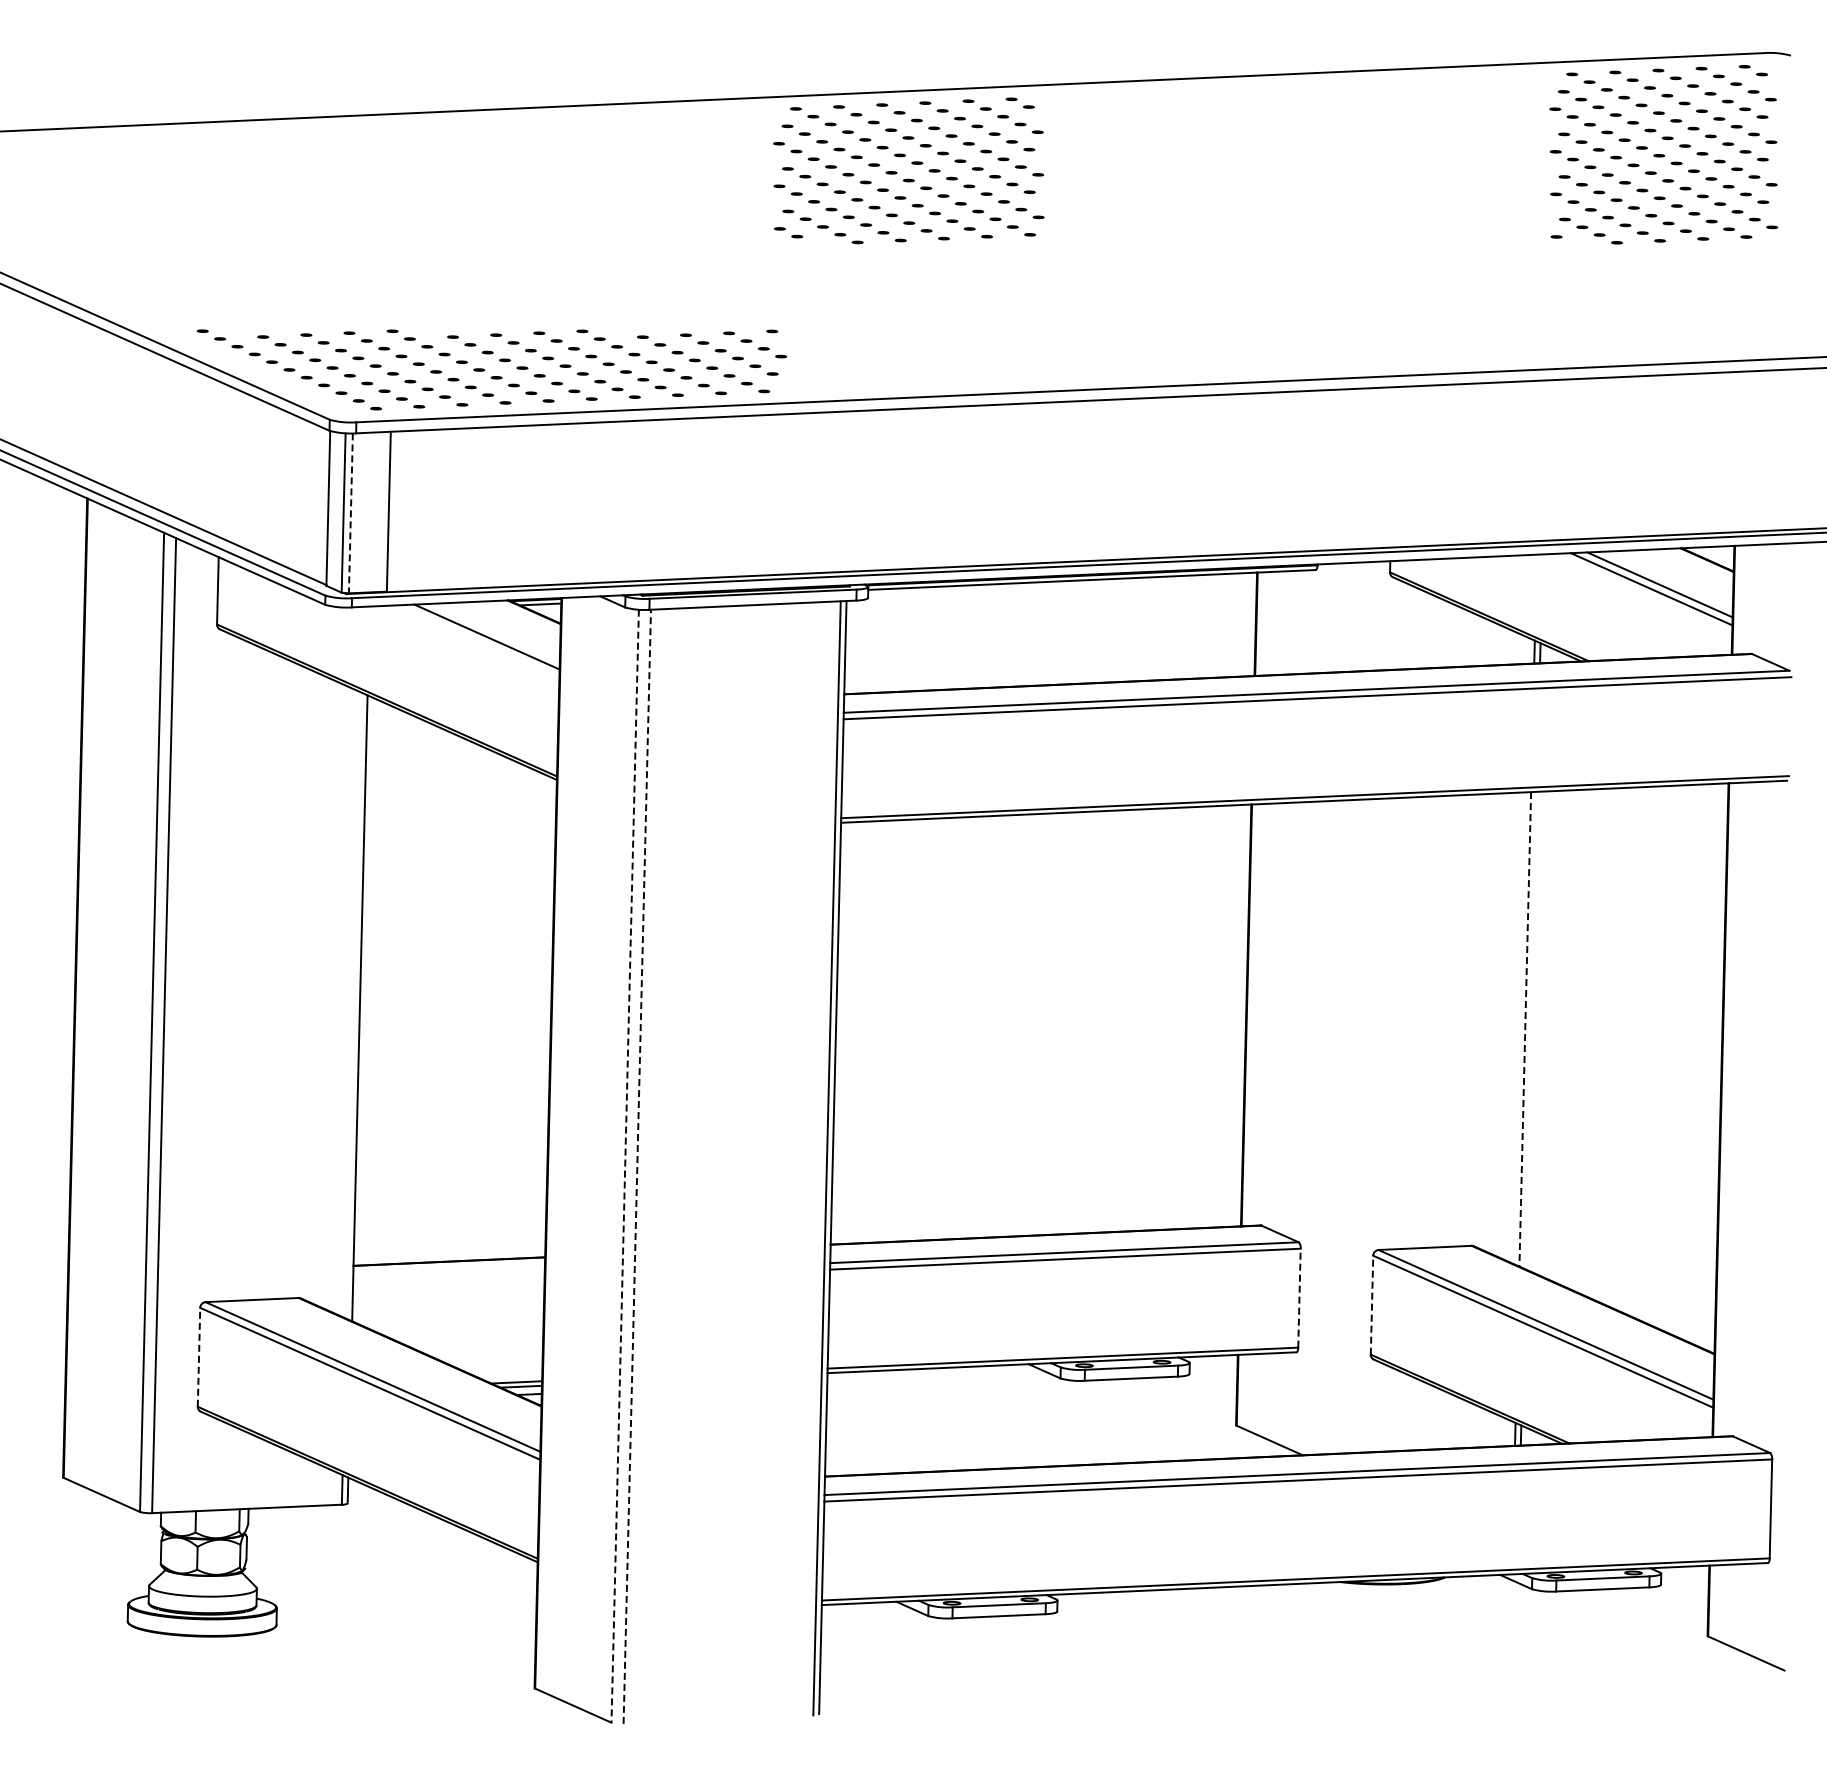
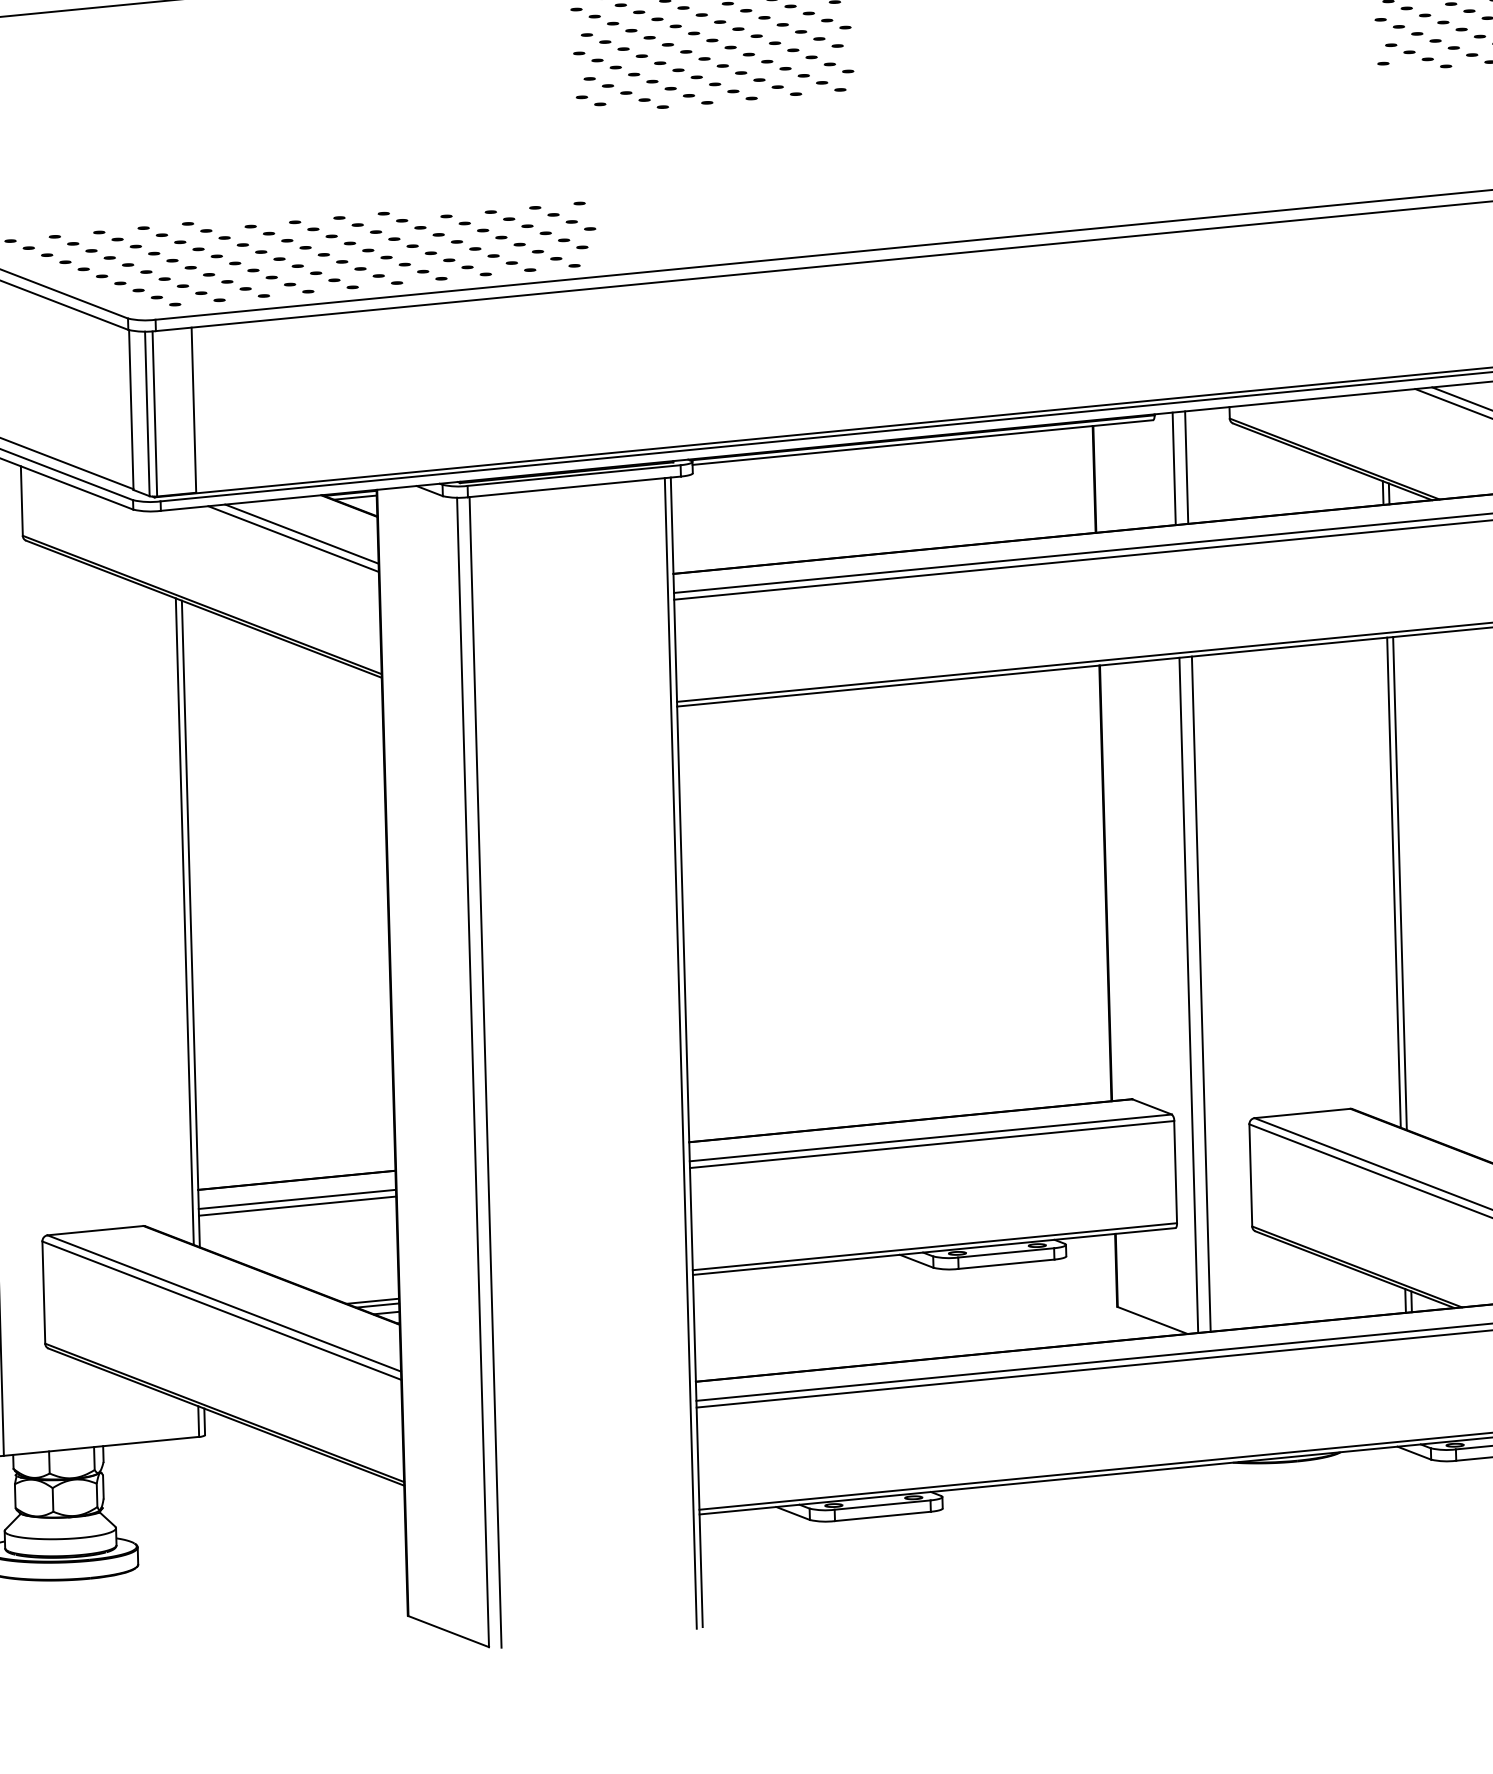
line: (350, 513) -> (154, 414), dashed -> solid
line: (1333, 617) -> (1173, 468), added
line: (1345, 617) -> (1186, 467), added
line: (478, 641) -> (293, 539), added
line: (353, 1005) -> (184, 921), added
line: (1525, 1029) -> (1394, 882), dashed -> solid
line: (1530, 1030) -> (1399, 883), added
line: (1321, 1127) -> (1189, 994), added
line: (1333, 1127) -> (1201, 994), added
line: (625, 1166) -> (473, 1072), dashed -> solid
line: (637, 1166) -> (485, 1072), dashed -> solid
line: (448, 1279) -> (296, 1198), added
line: (448, 1286) -> (297, 1206), added
line: (1299, 1297) -> (1175, 1171), dashed -> solid
line: (1372, 1304) -> (1251, 1174), dashed -> solid
line: (199, 1356) -> (44, 1291), dashed -> solid

